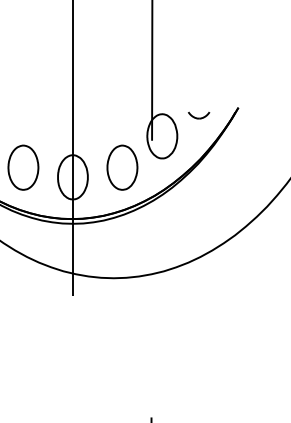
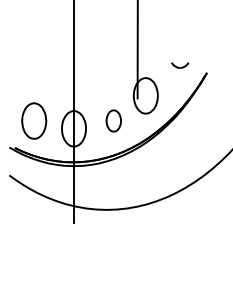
part: (199, 115) -> (180, 65), moved
part: (122, 167) -> (113, 120), size x0.6

